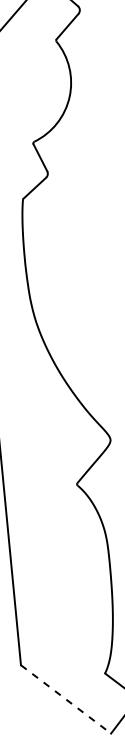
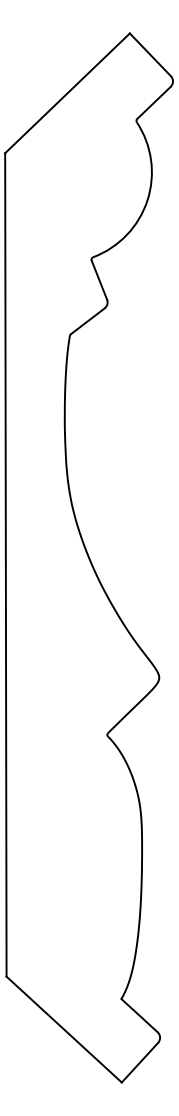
line: (66, 699) -> (64, 1029), dashed -> solid

